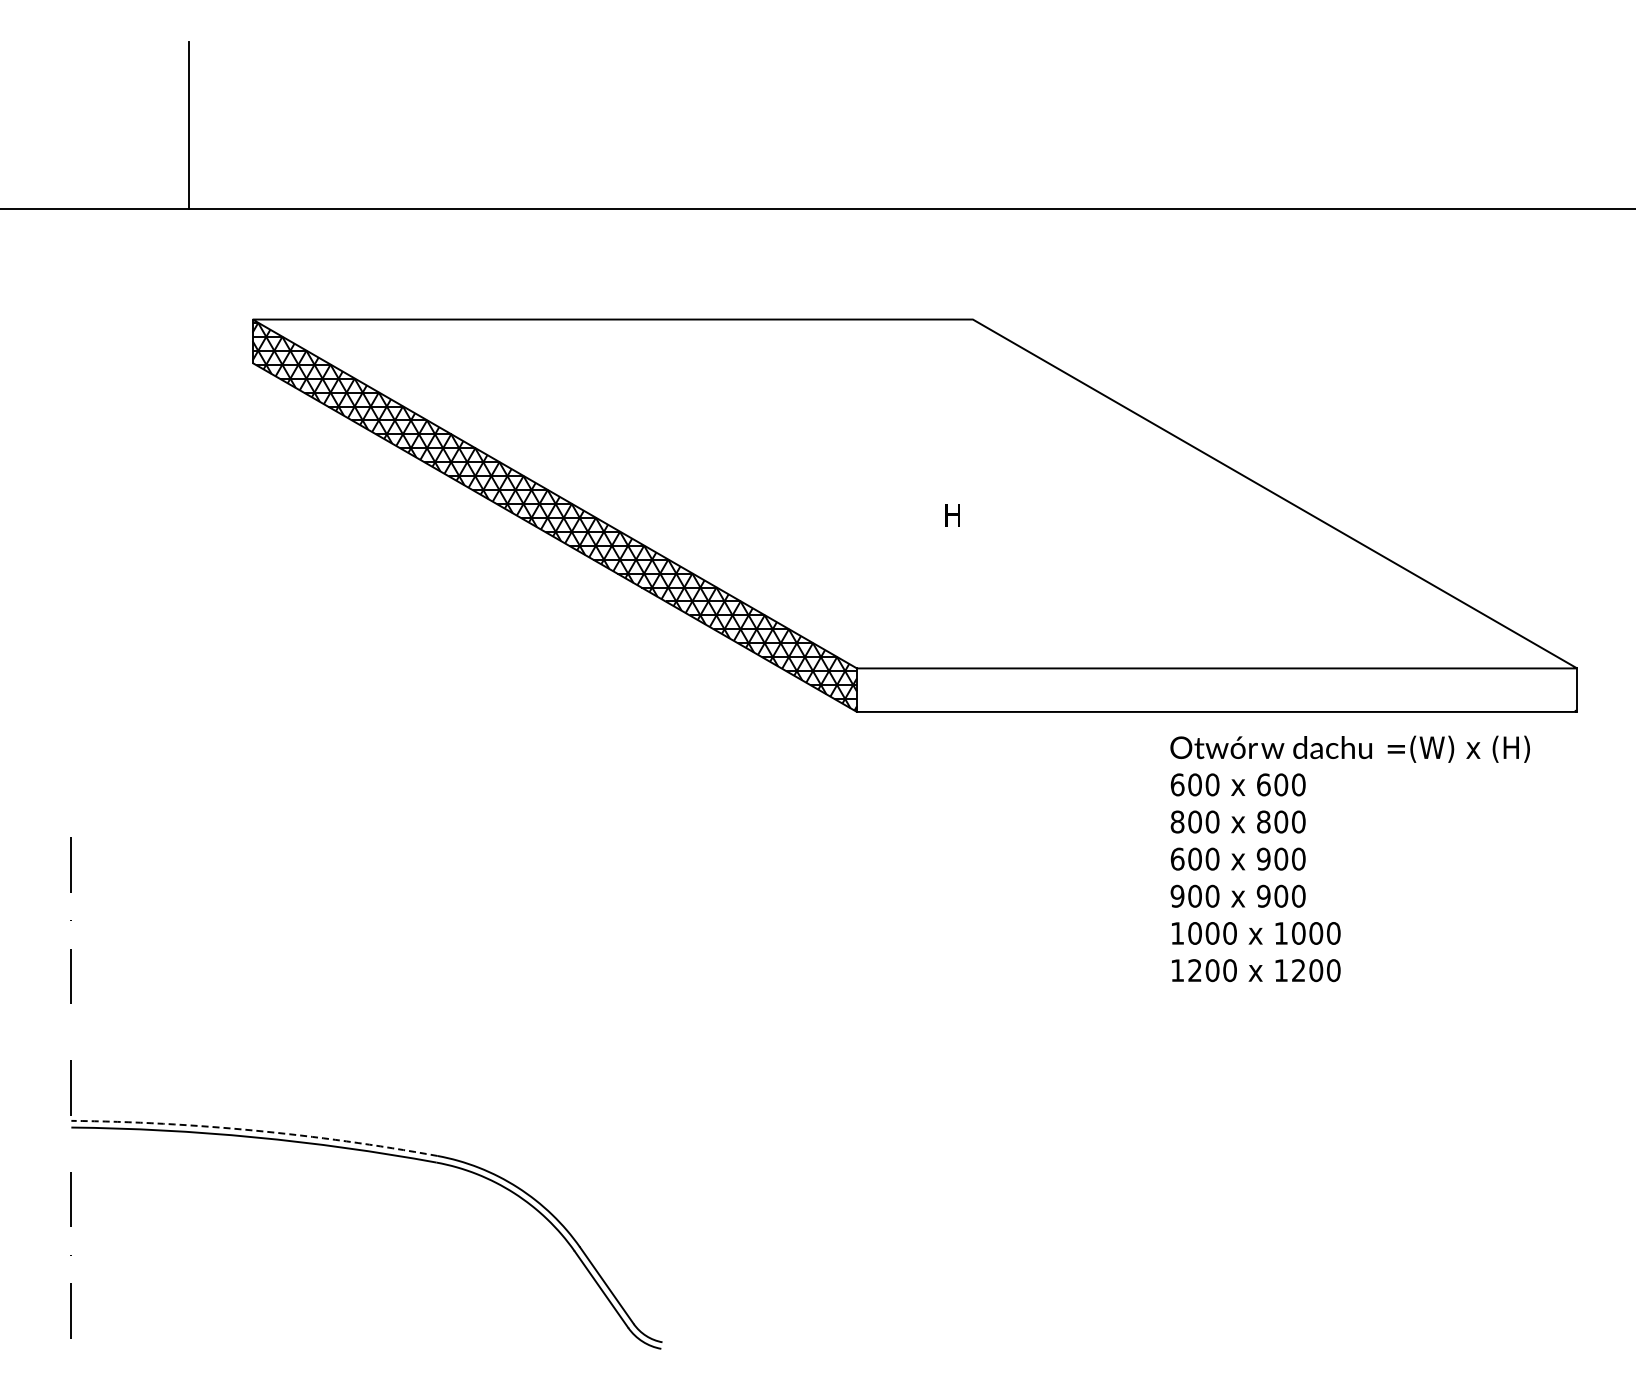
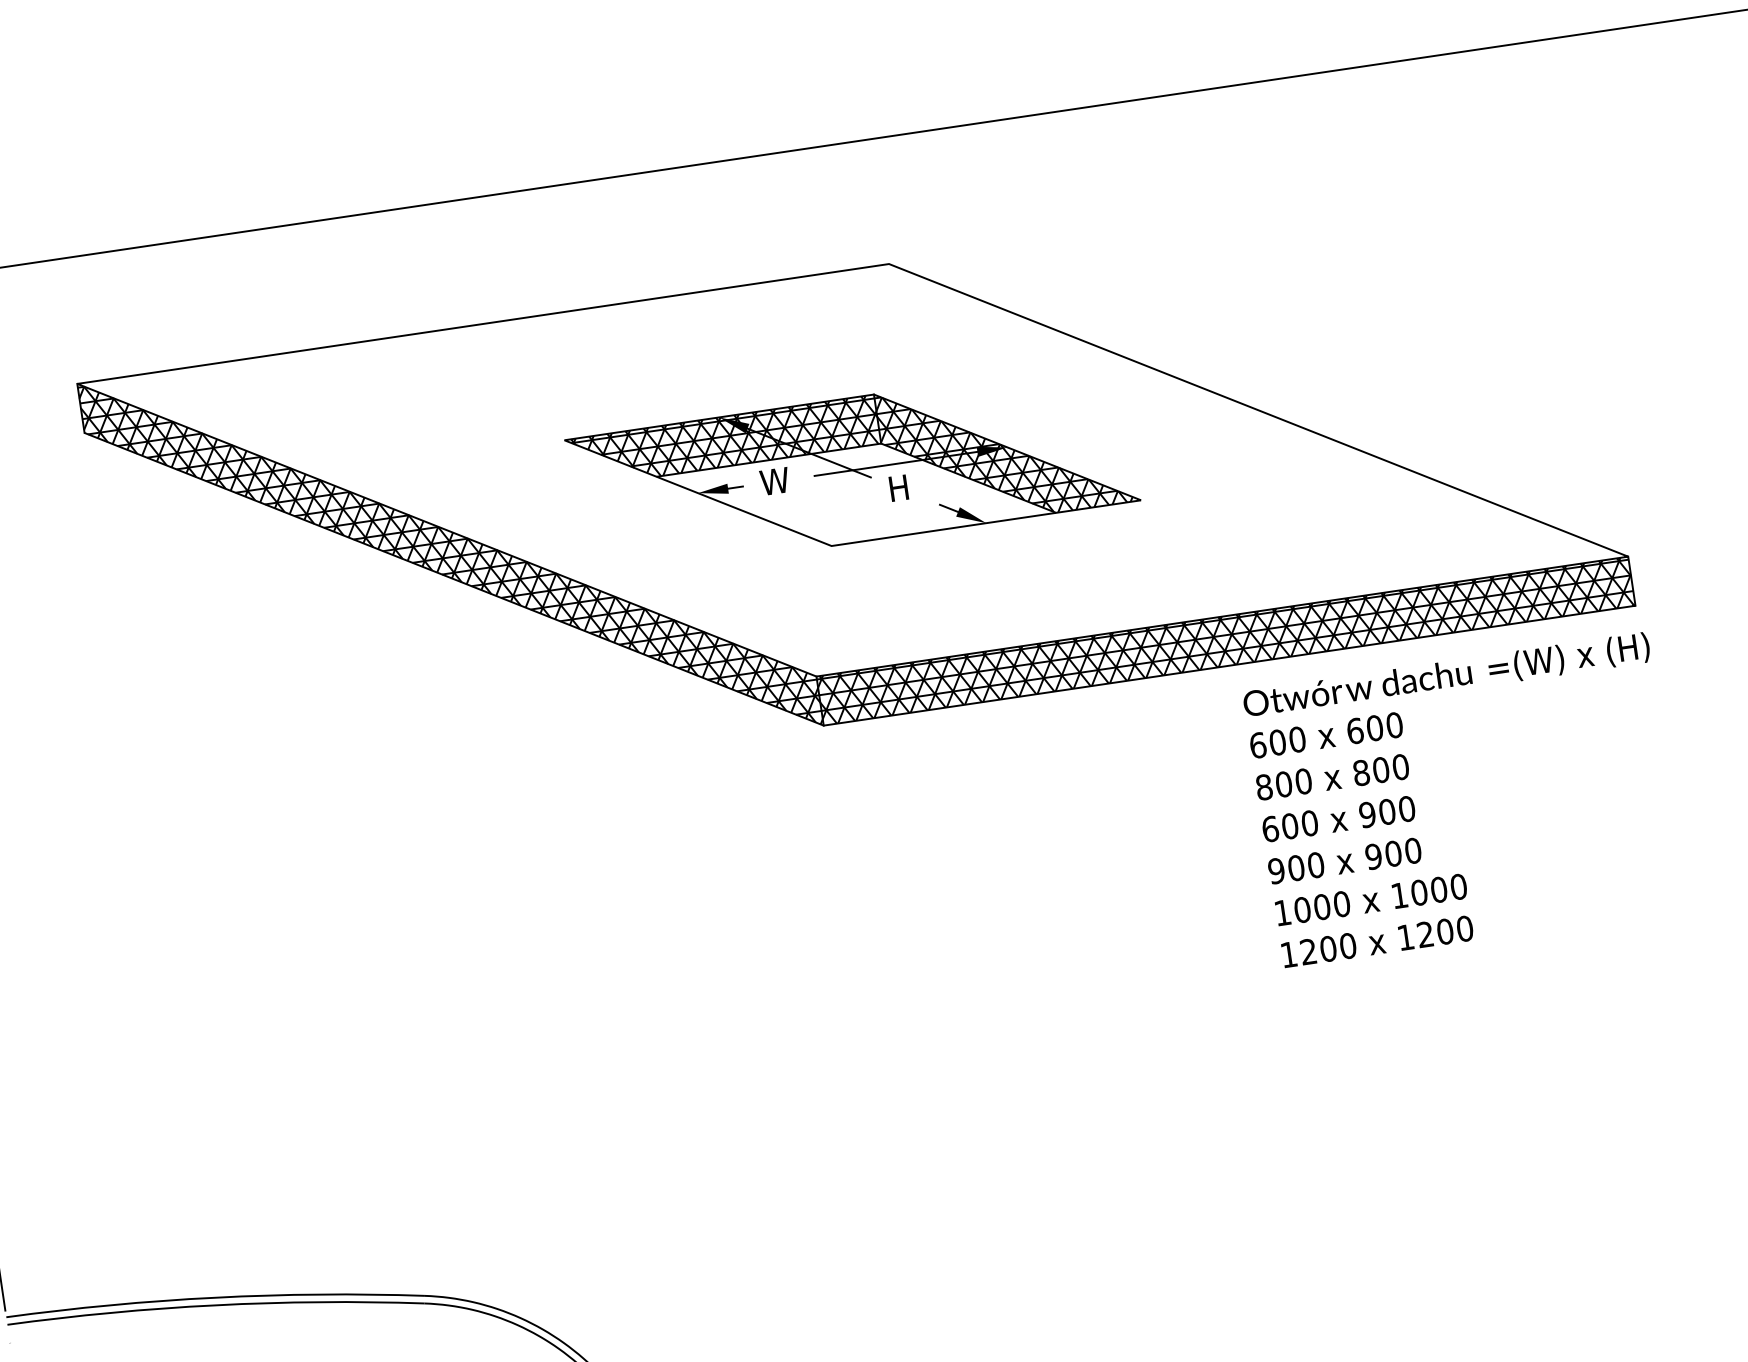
part: (914, 493) -> (852, 469), added
hatch: (1216, 689) -> (1225, 640), added
text: (1349, 858) -> (1464, 799), moved
arc: (255, 1130) -> (215, 1297), dashed -> solid

